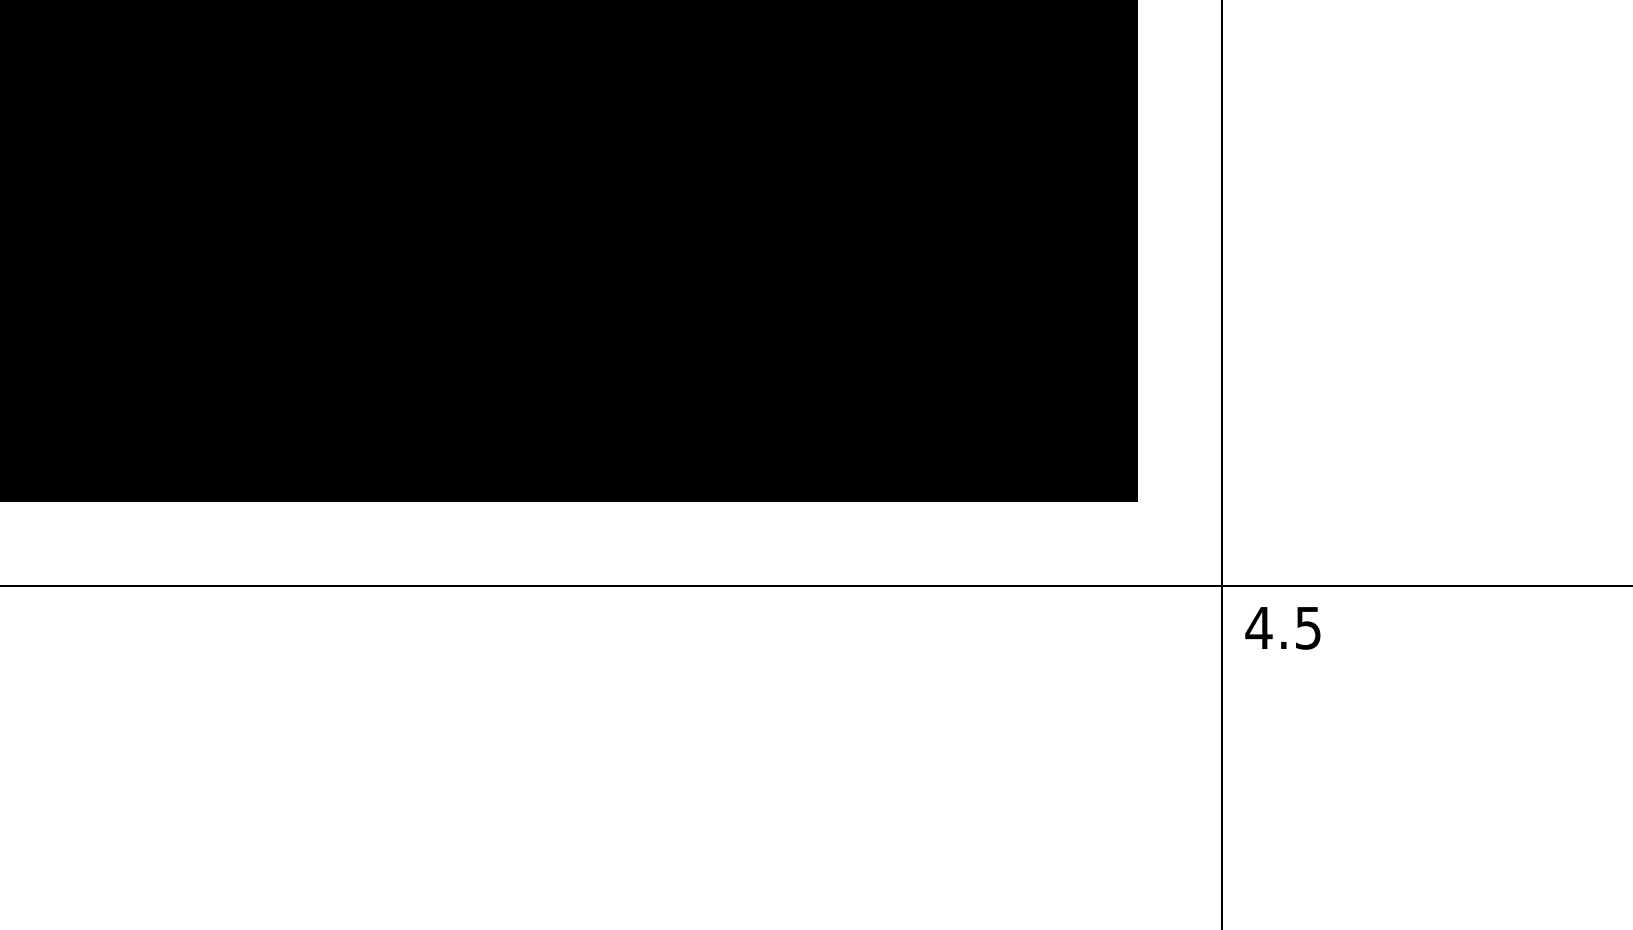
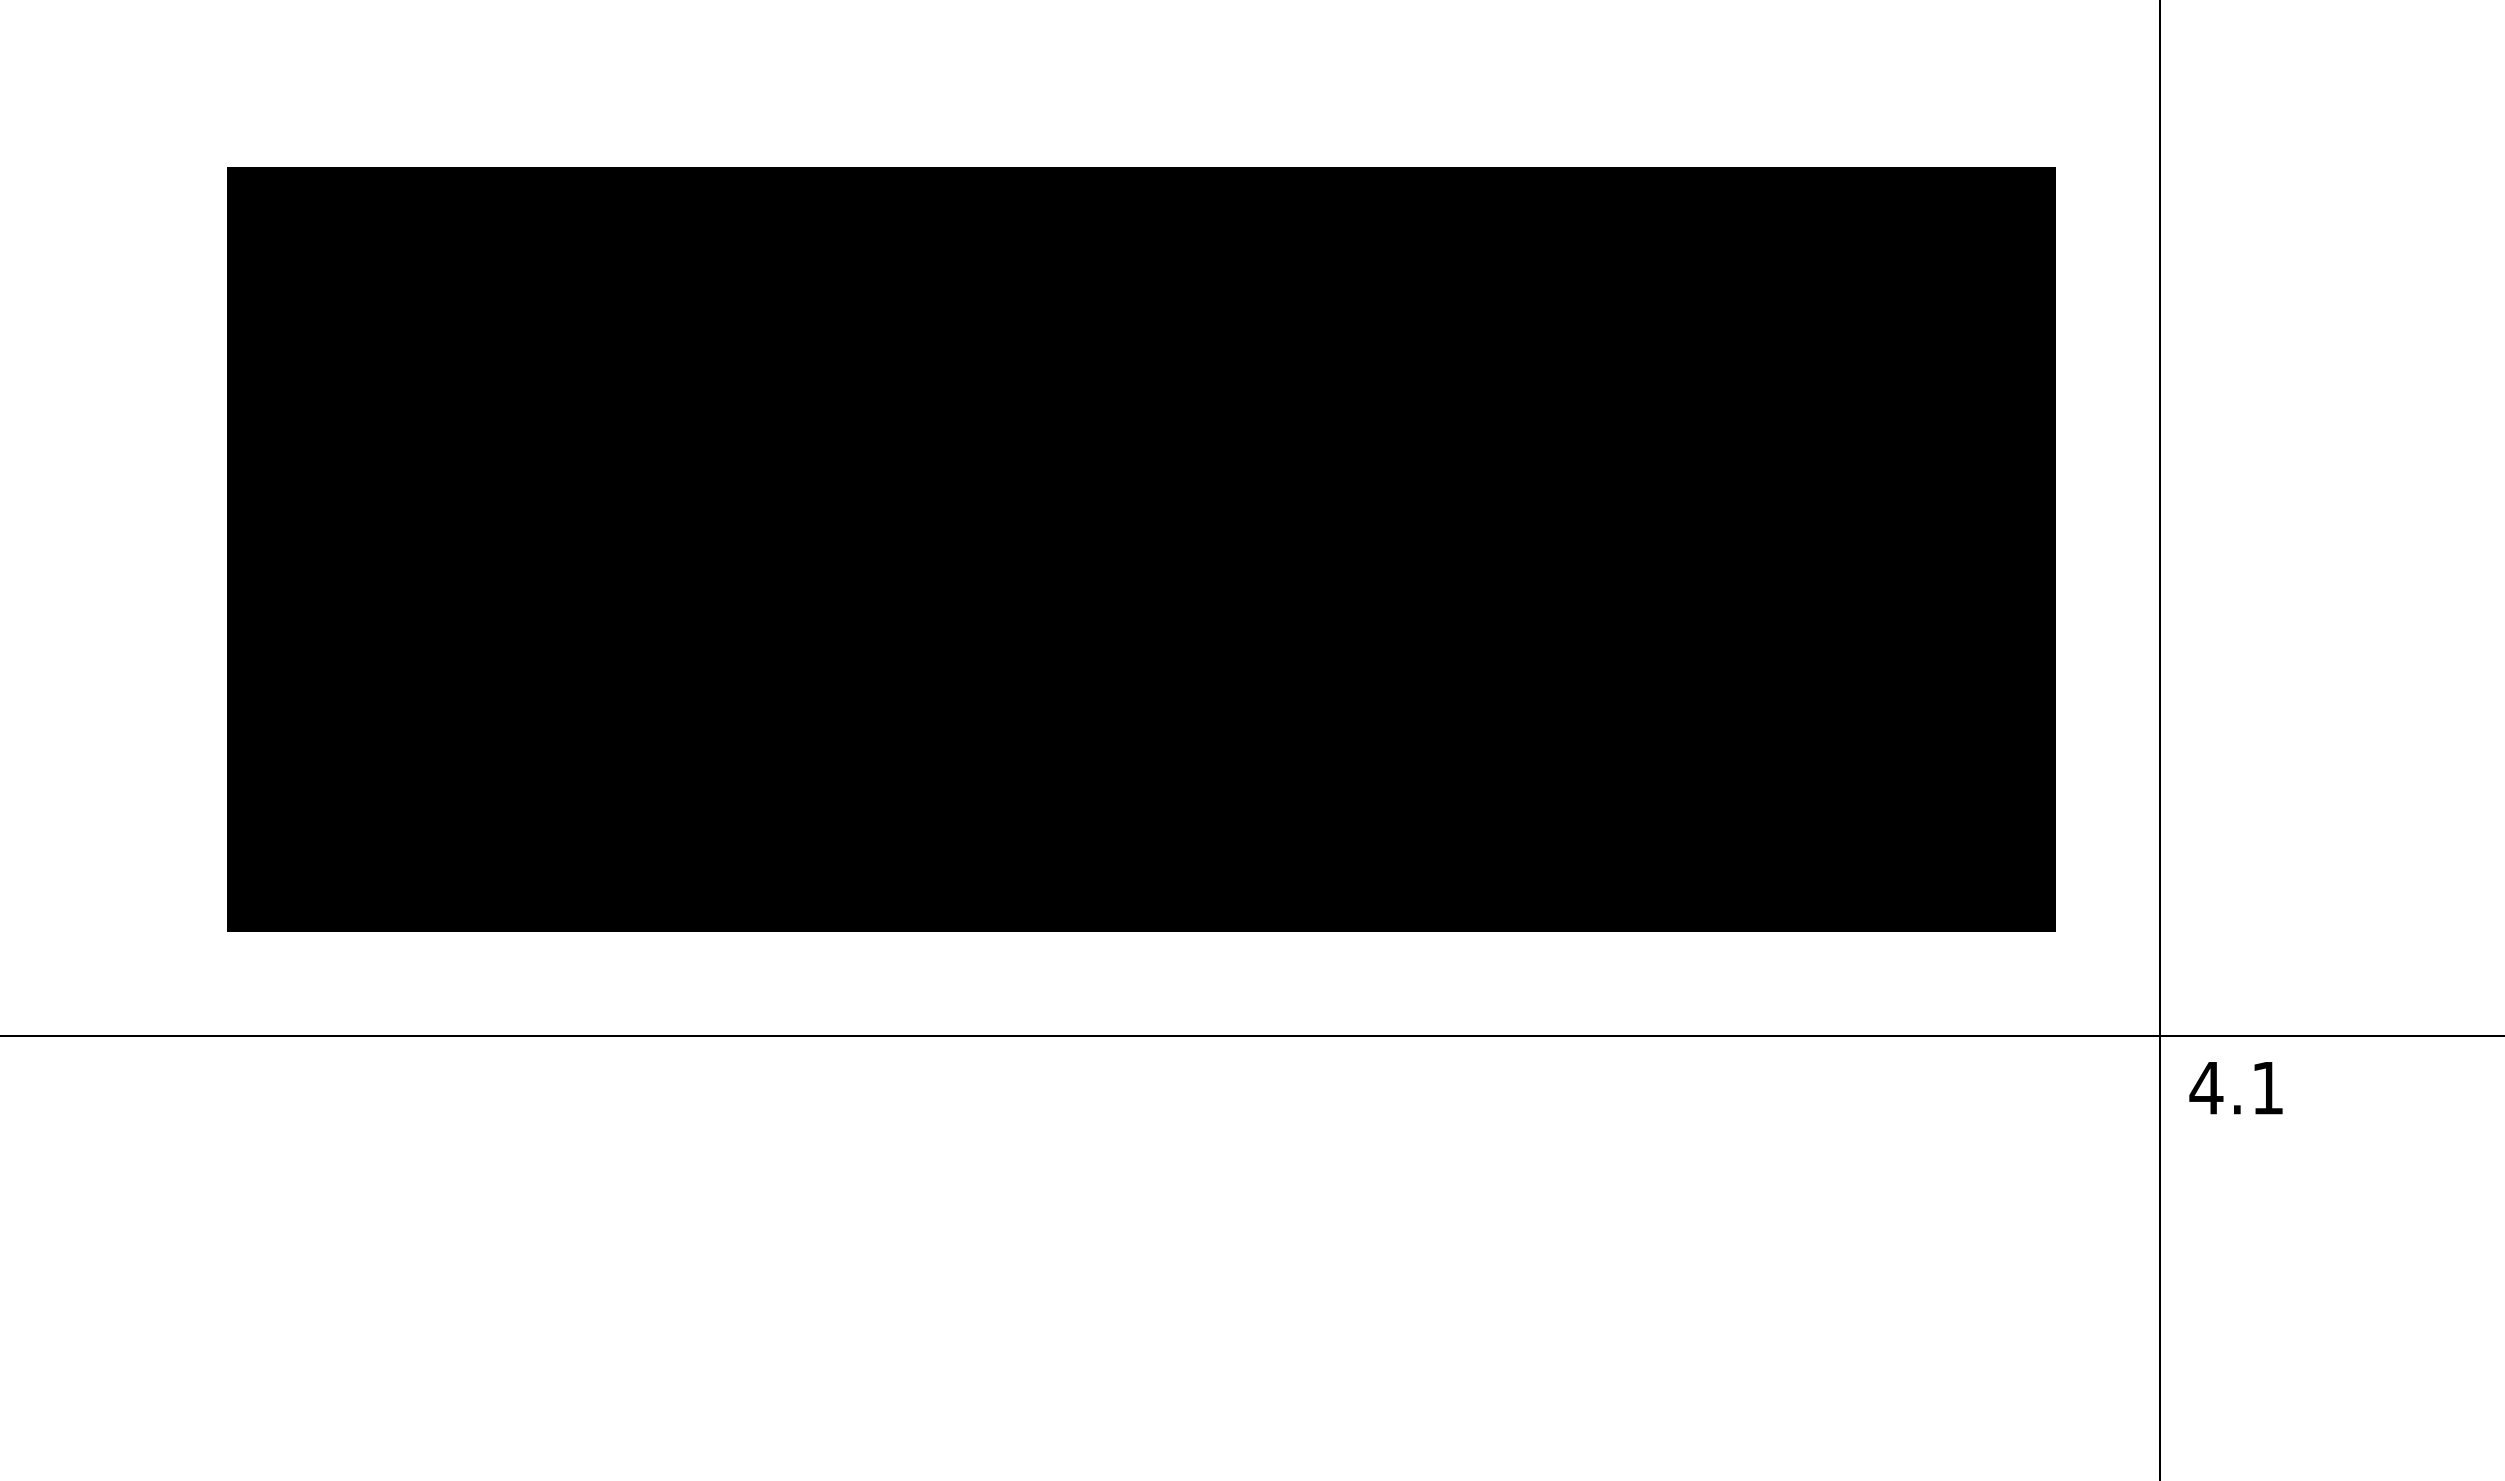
text: (1308, 628) -> (2267, 1088), 4.5 -> 4.1

